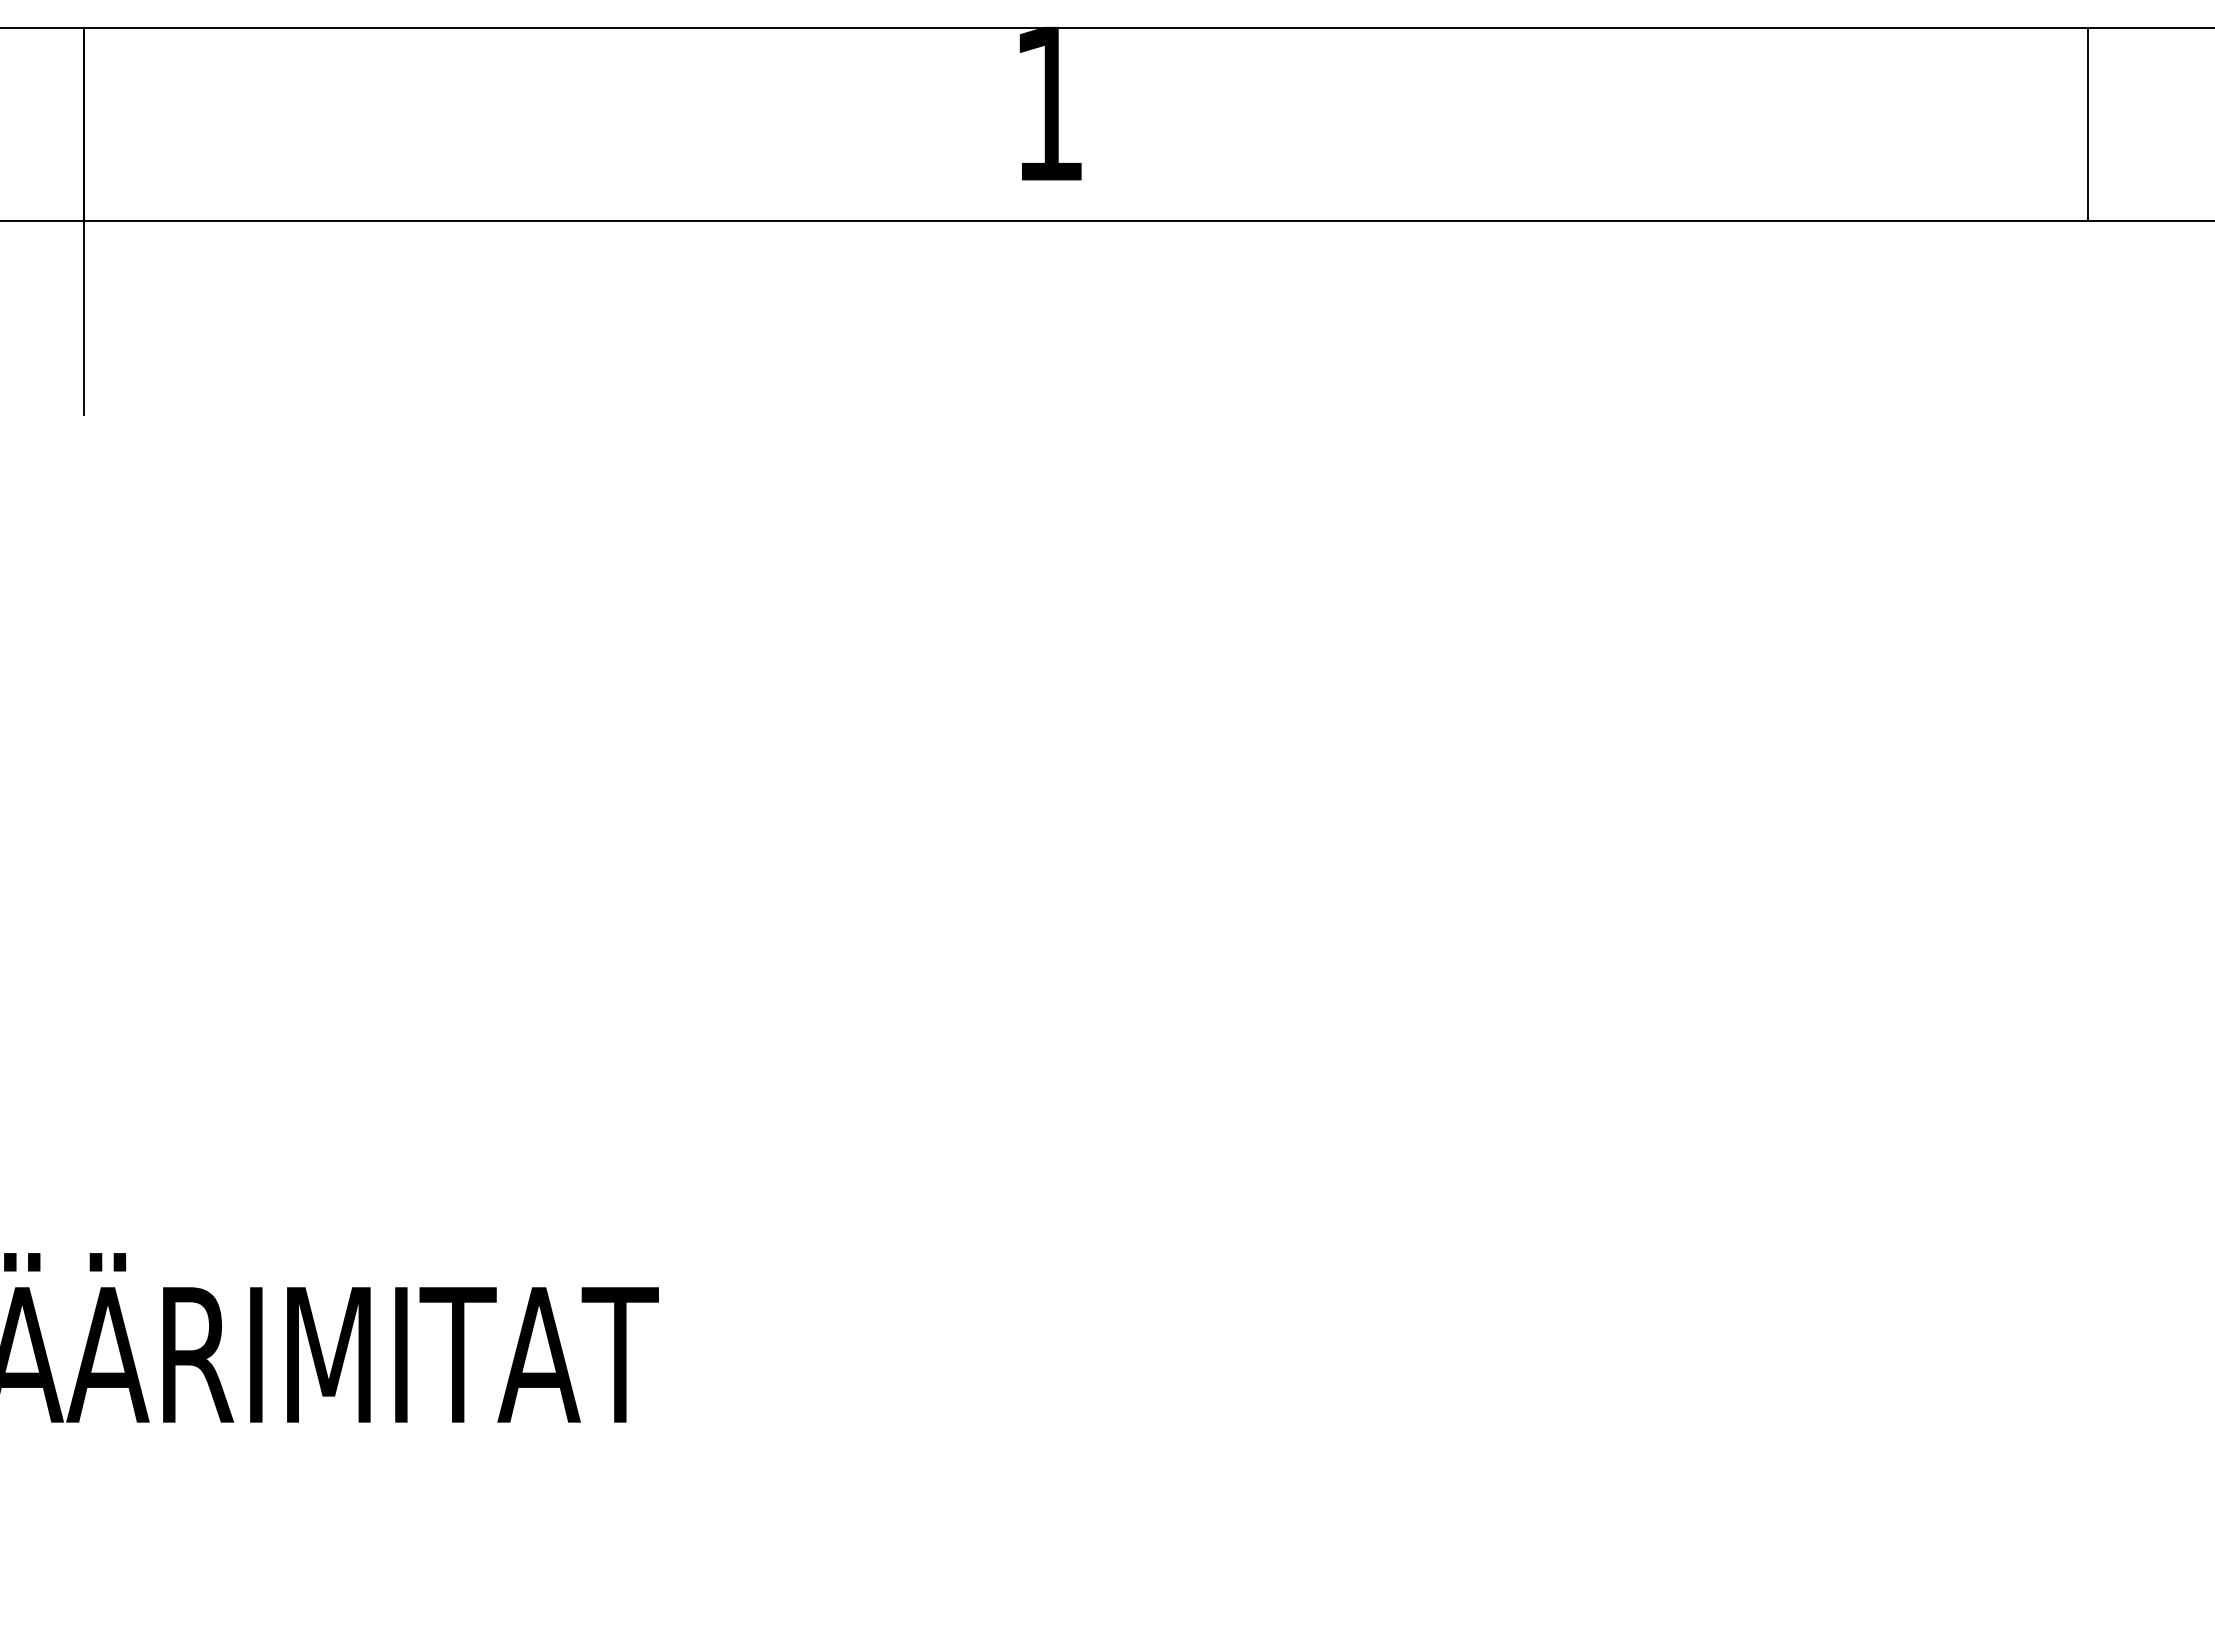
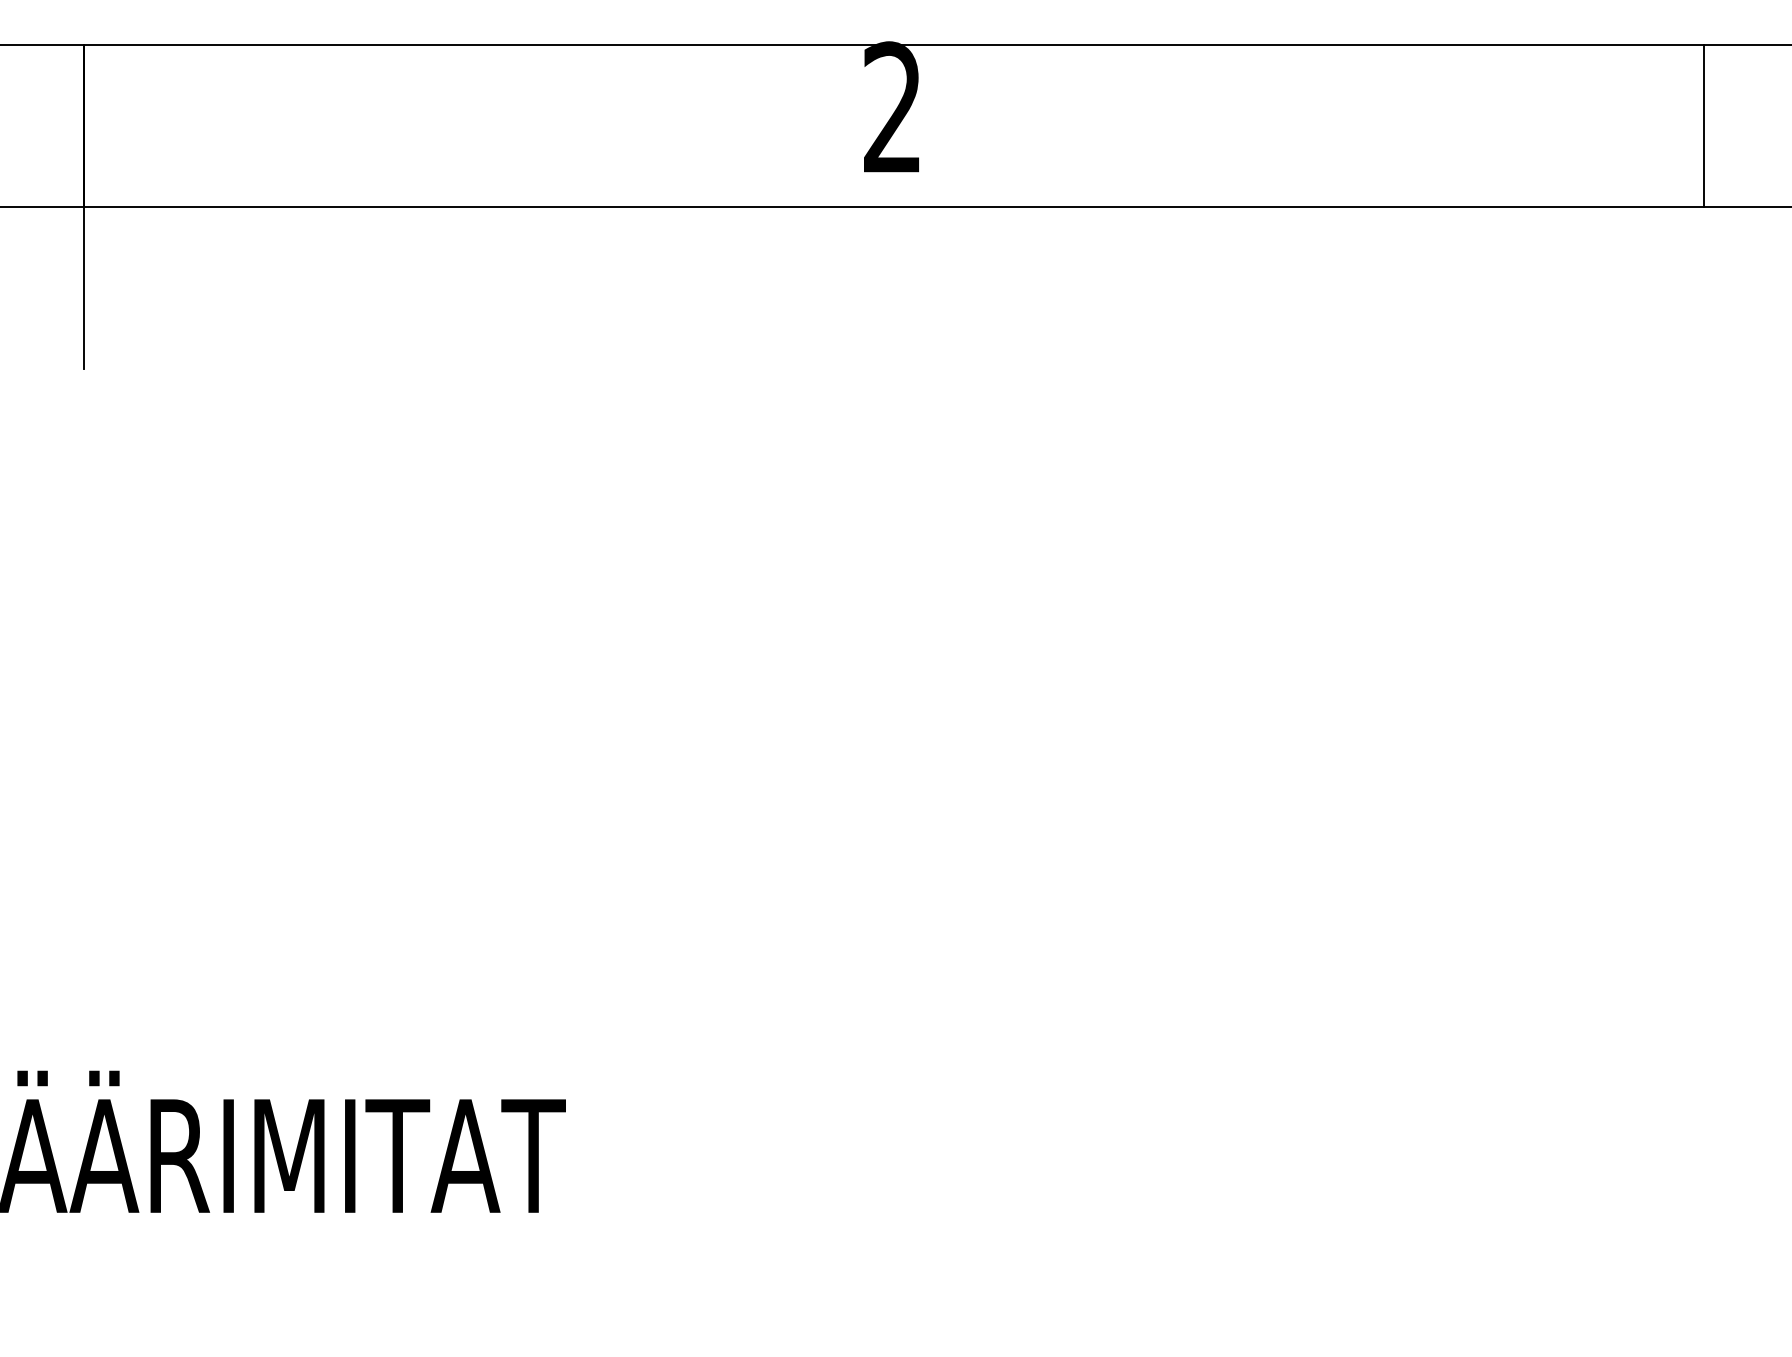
text: (1047, 102) -> (891, 106), 1 -> 2
line: (2087, 124) -> (1704, 125), moved

